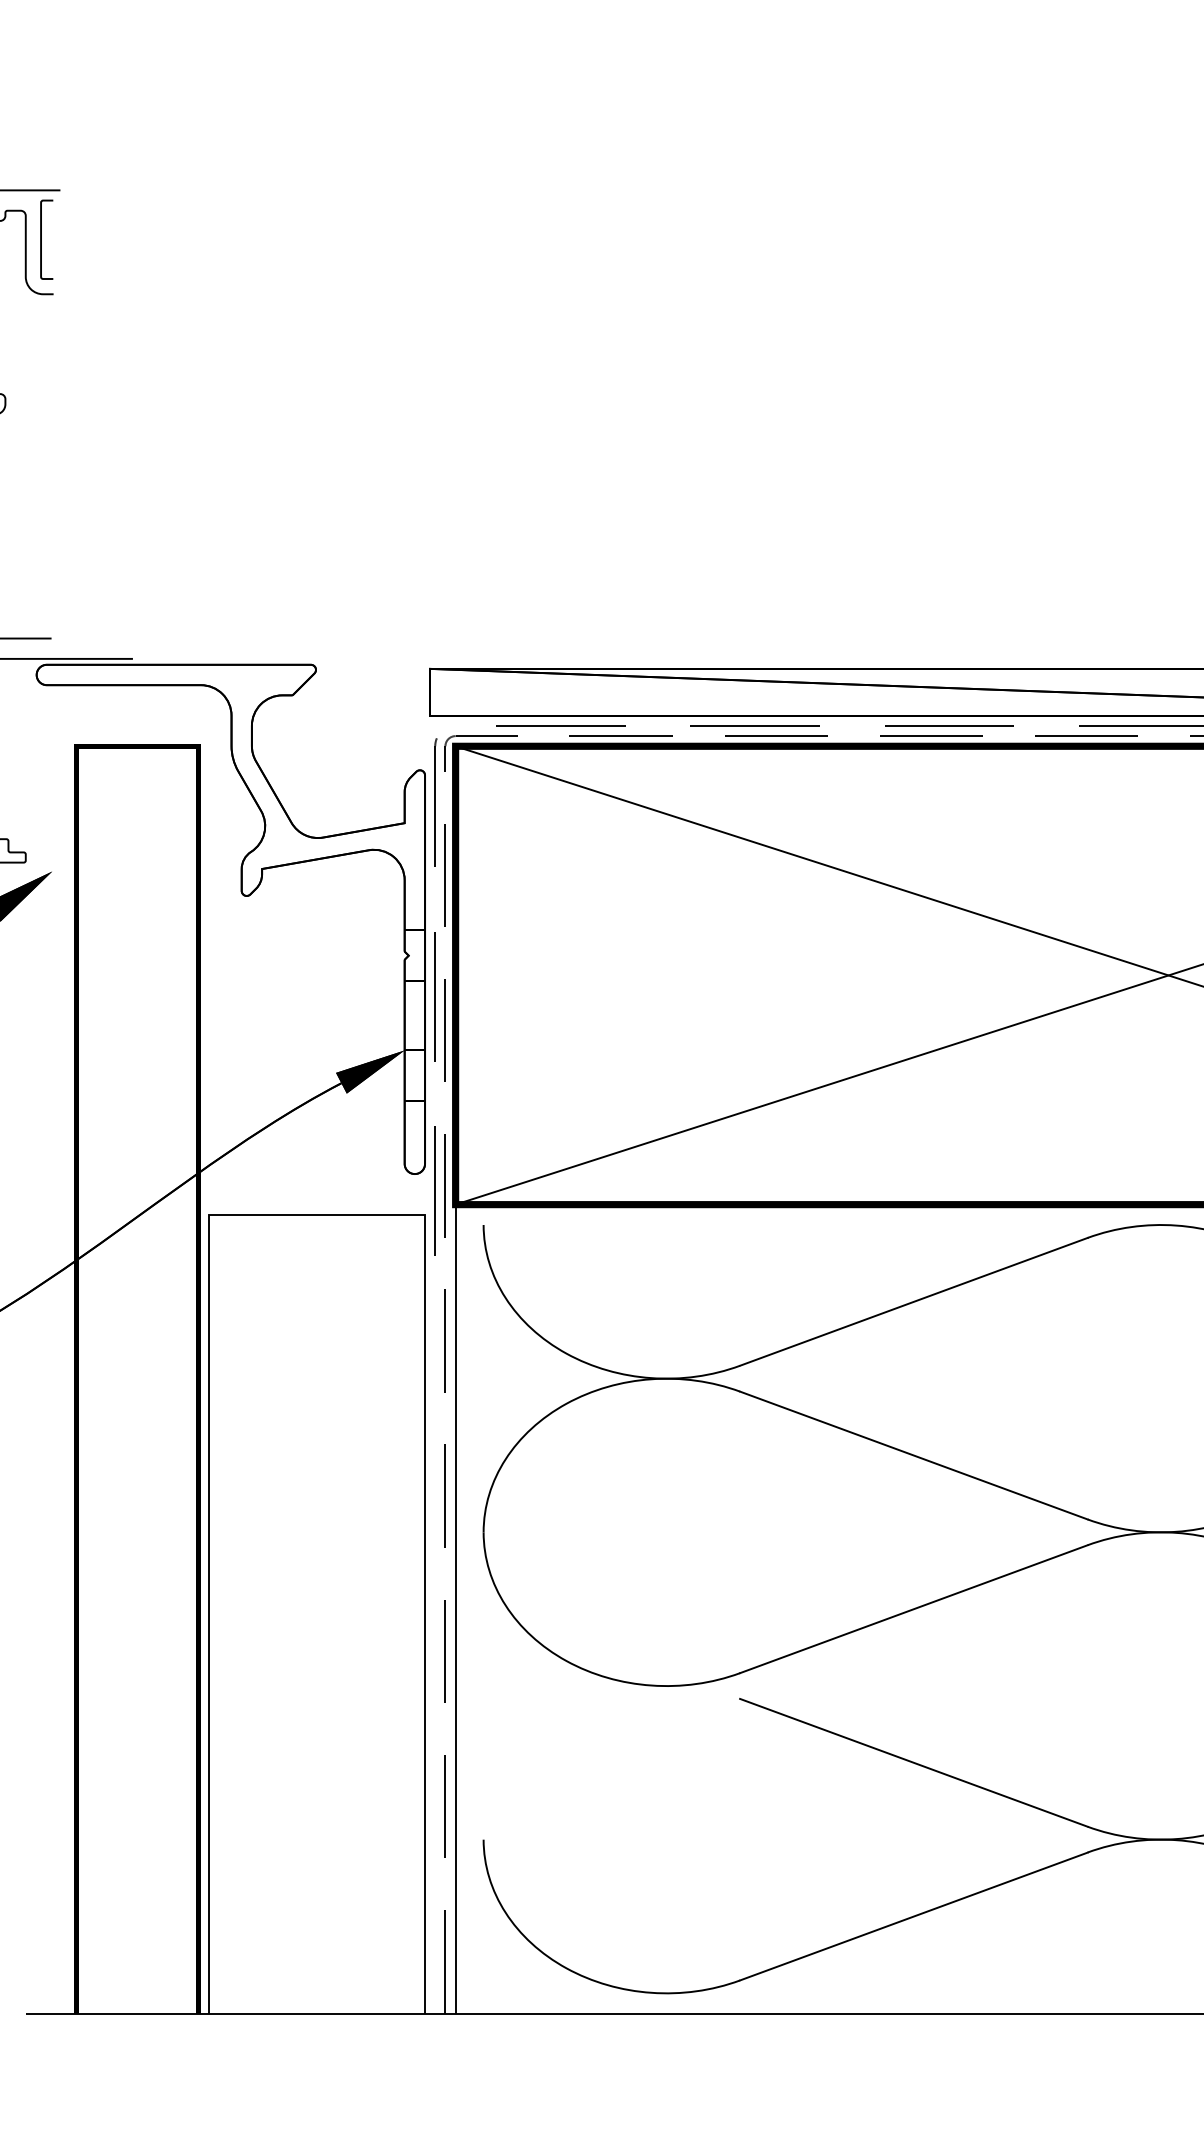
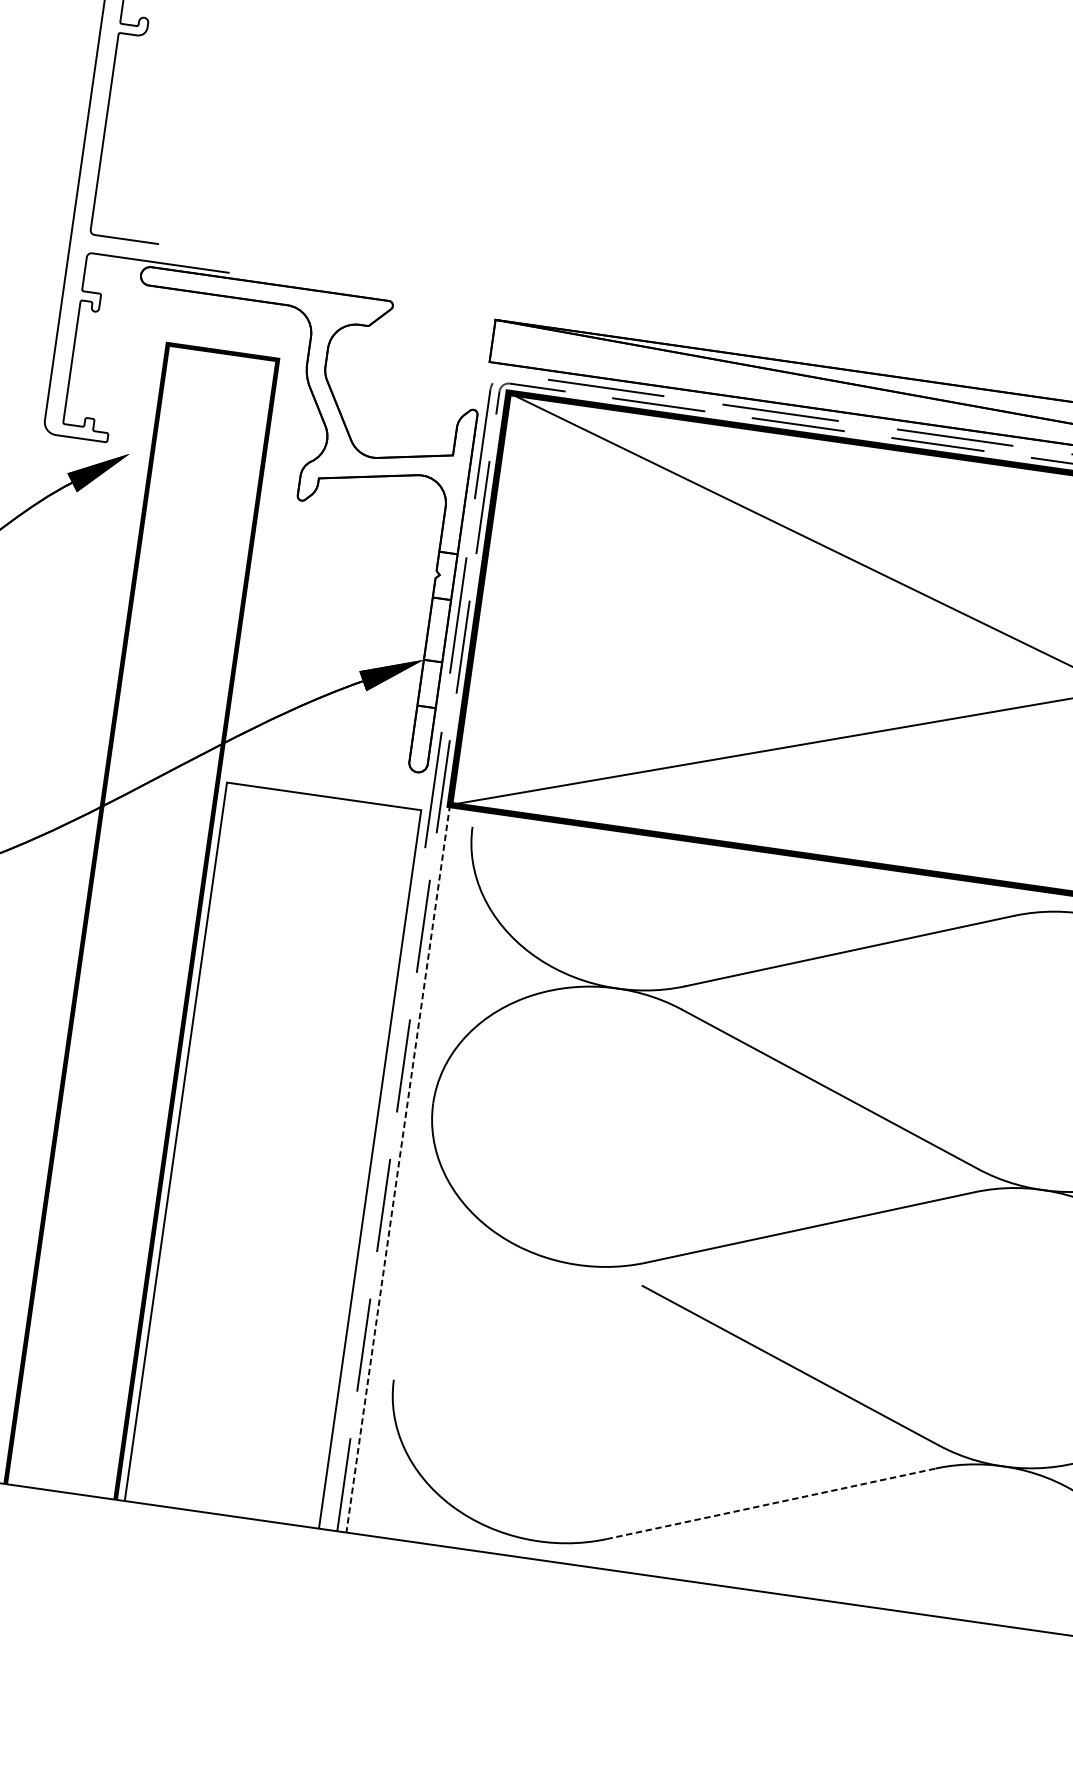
line: (455, 1609) -> (398, 1169), solid -> dashed
line: (914, 1916) -> (771, 1503), solid -> dashed

